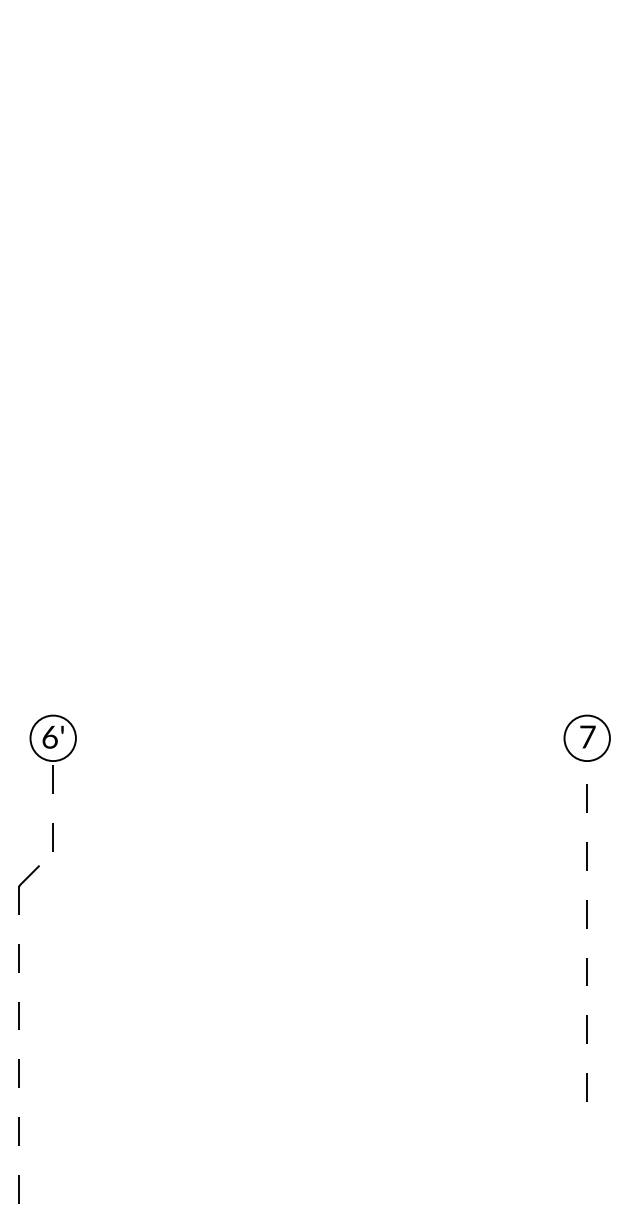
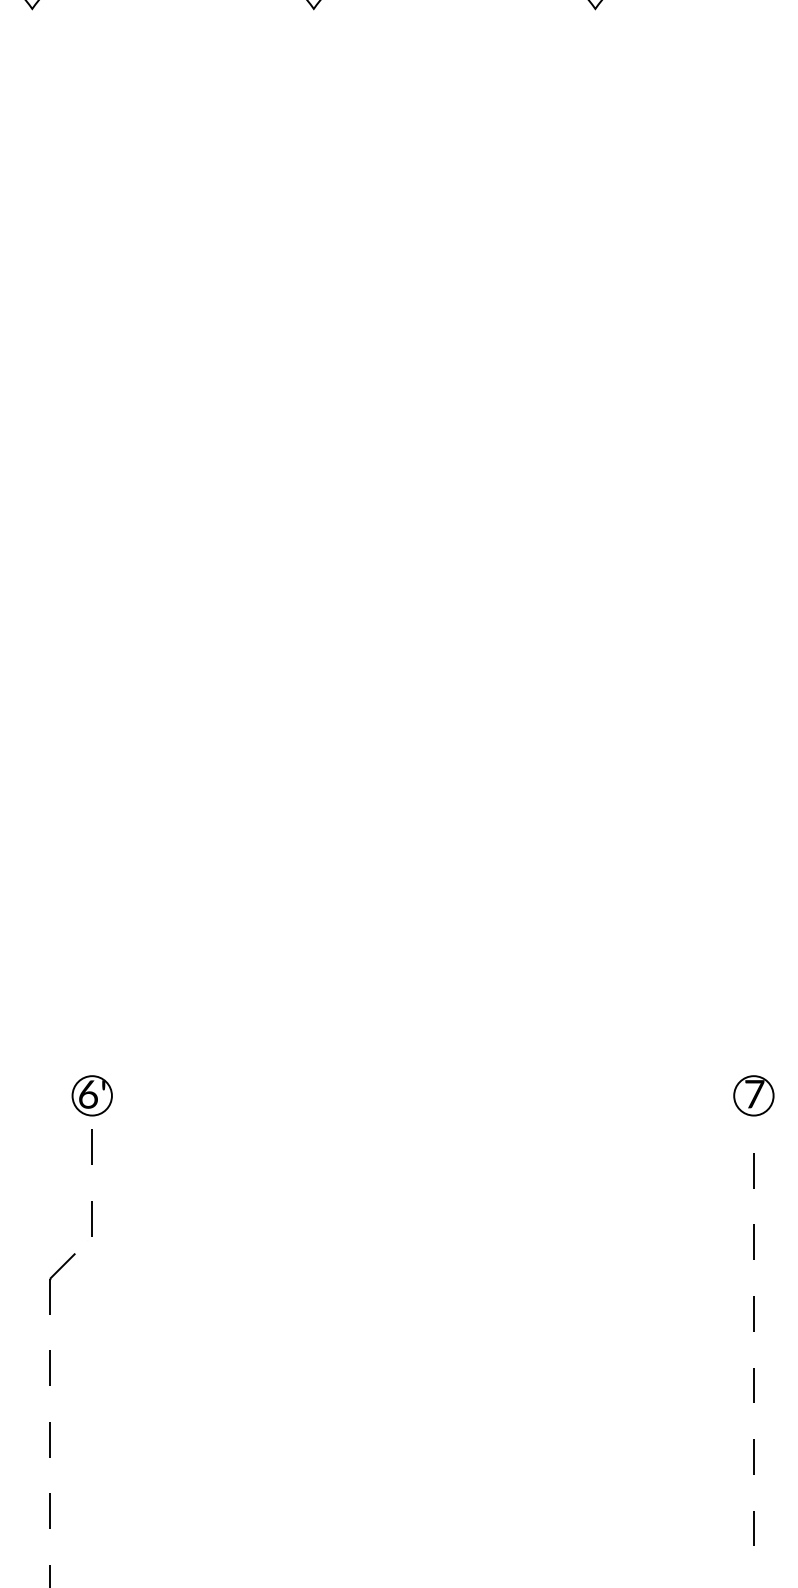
circle: (53, 738) -> (92, 1095), size x0.7
circle: (586, 738) -> (753, 1095), size x0.7

